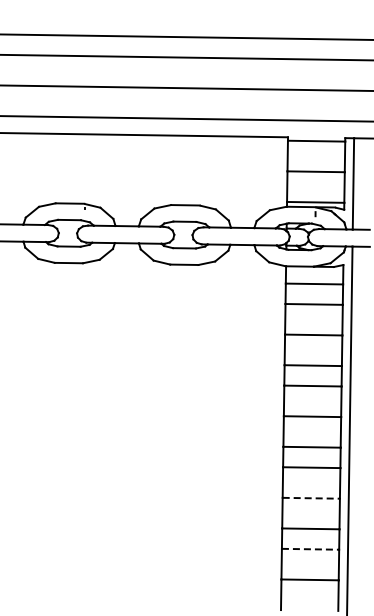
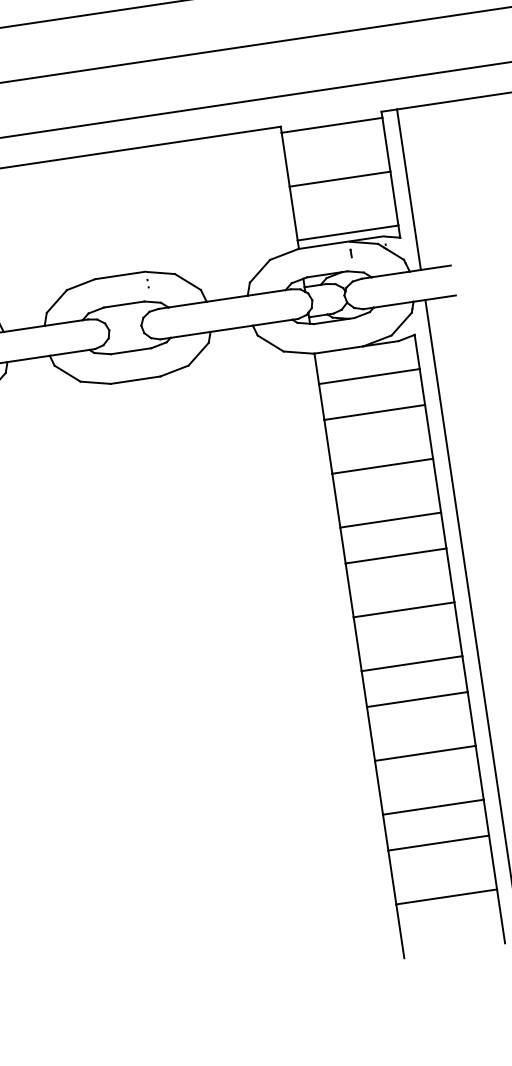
line: (311, 498) -> (425, 753), dashed -> solid
line: (310, 549) -> (438, 843), dashed -> solid

